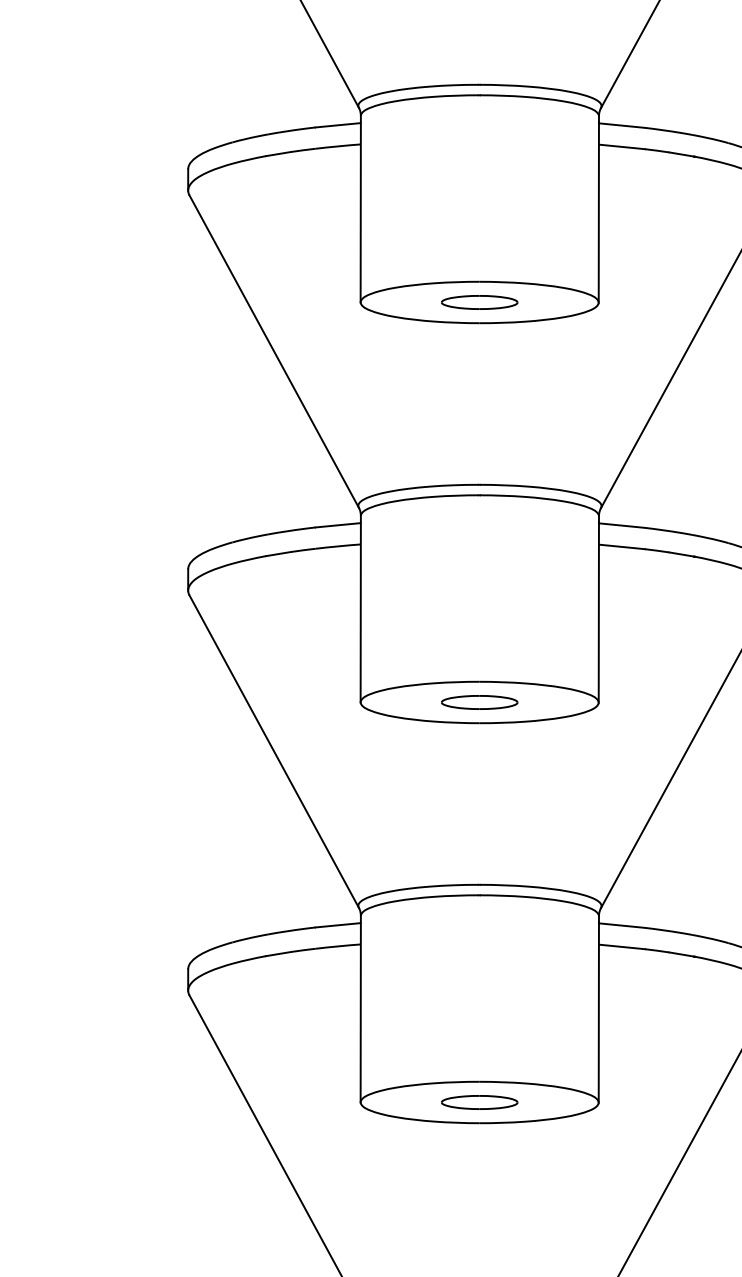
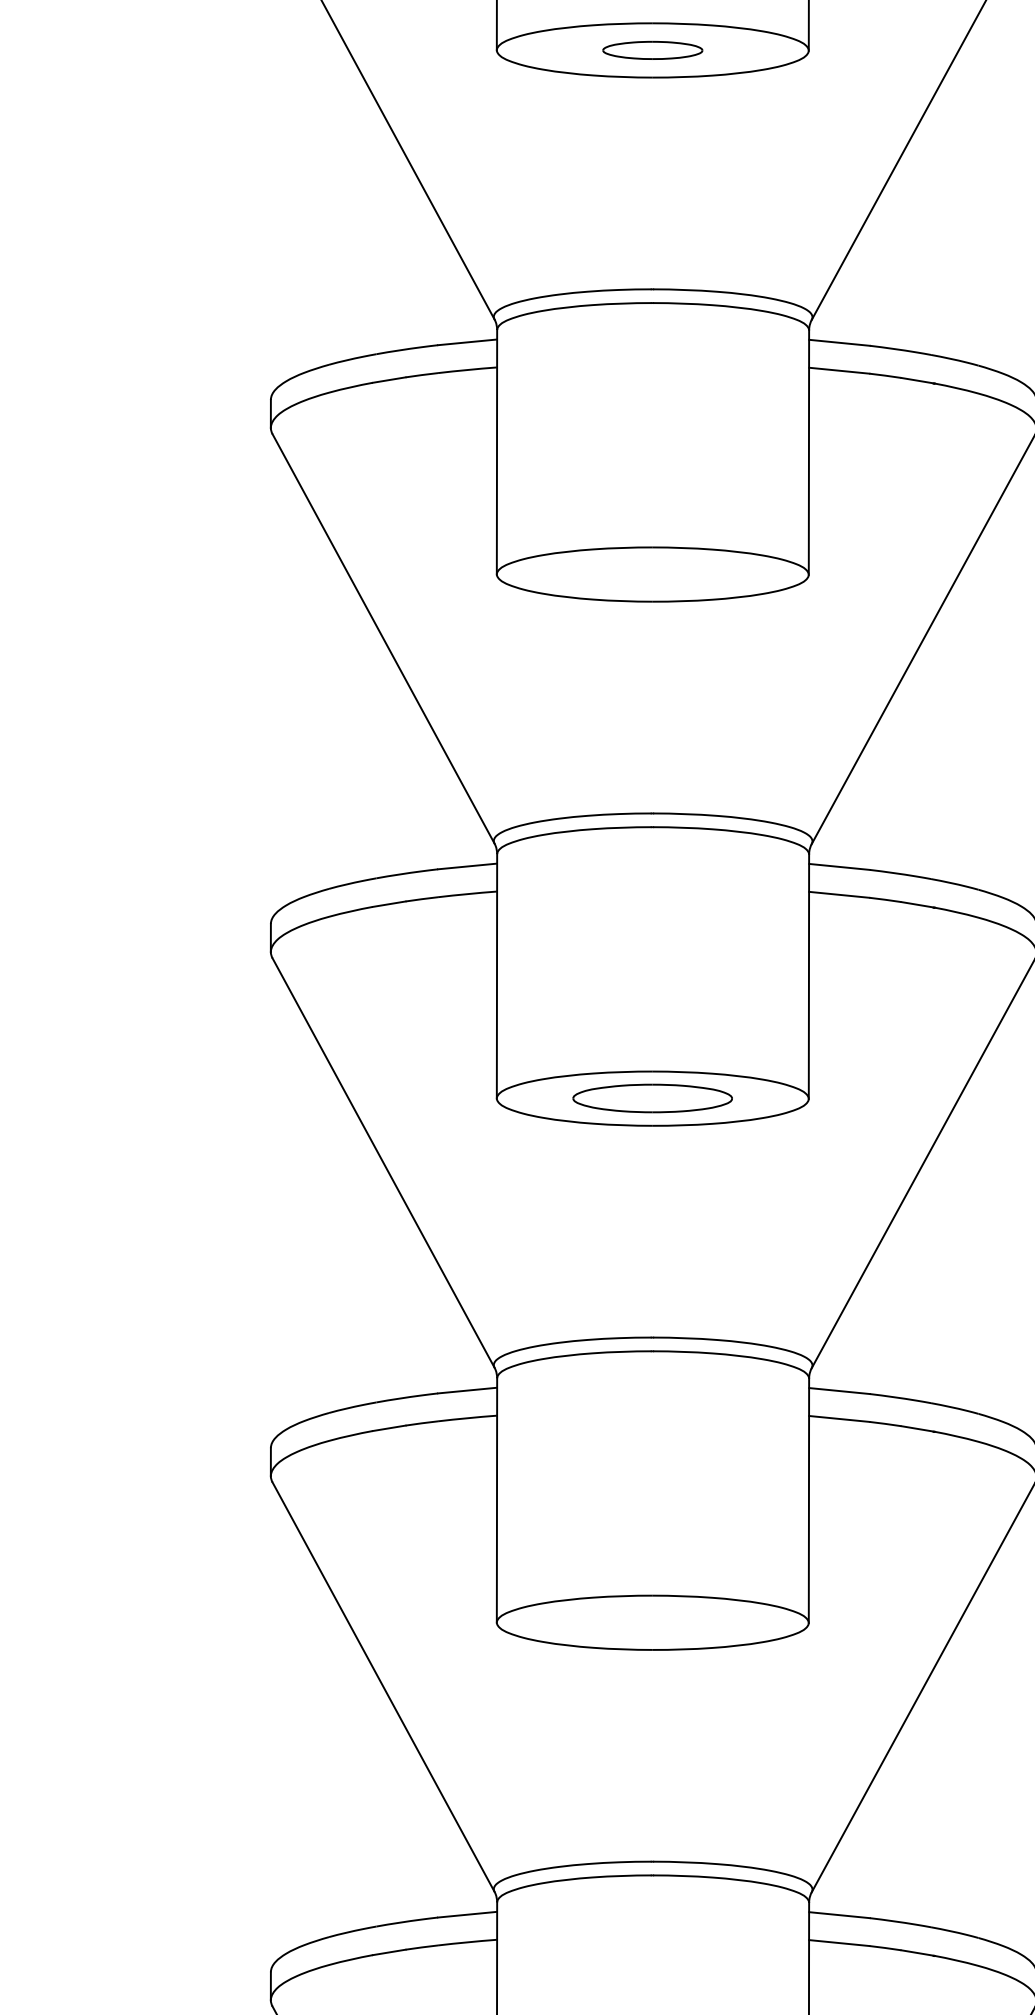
part: (479, 302) -> (652, 574), removed
part: (479, 702) -> (652, 1098), size x1.6
part: (479, 1102) -> (652, 1622), removed

